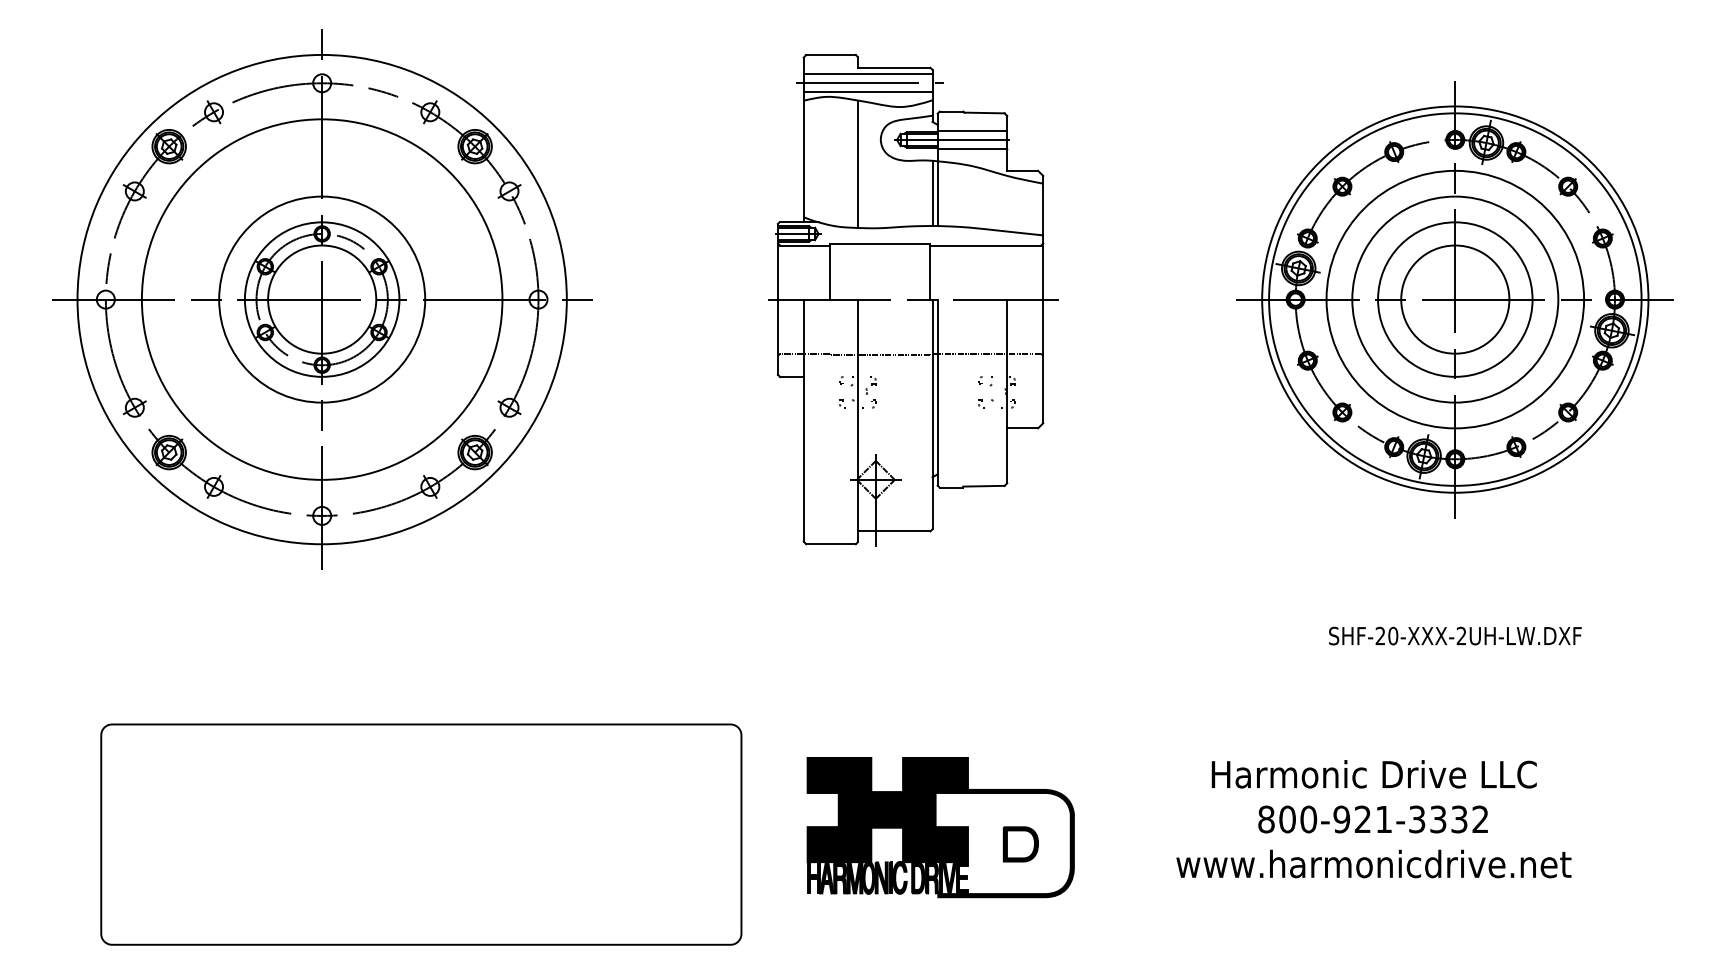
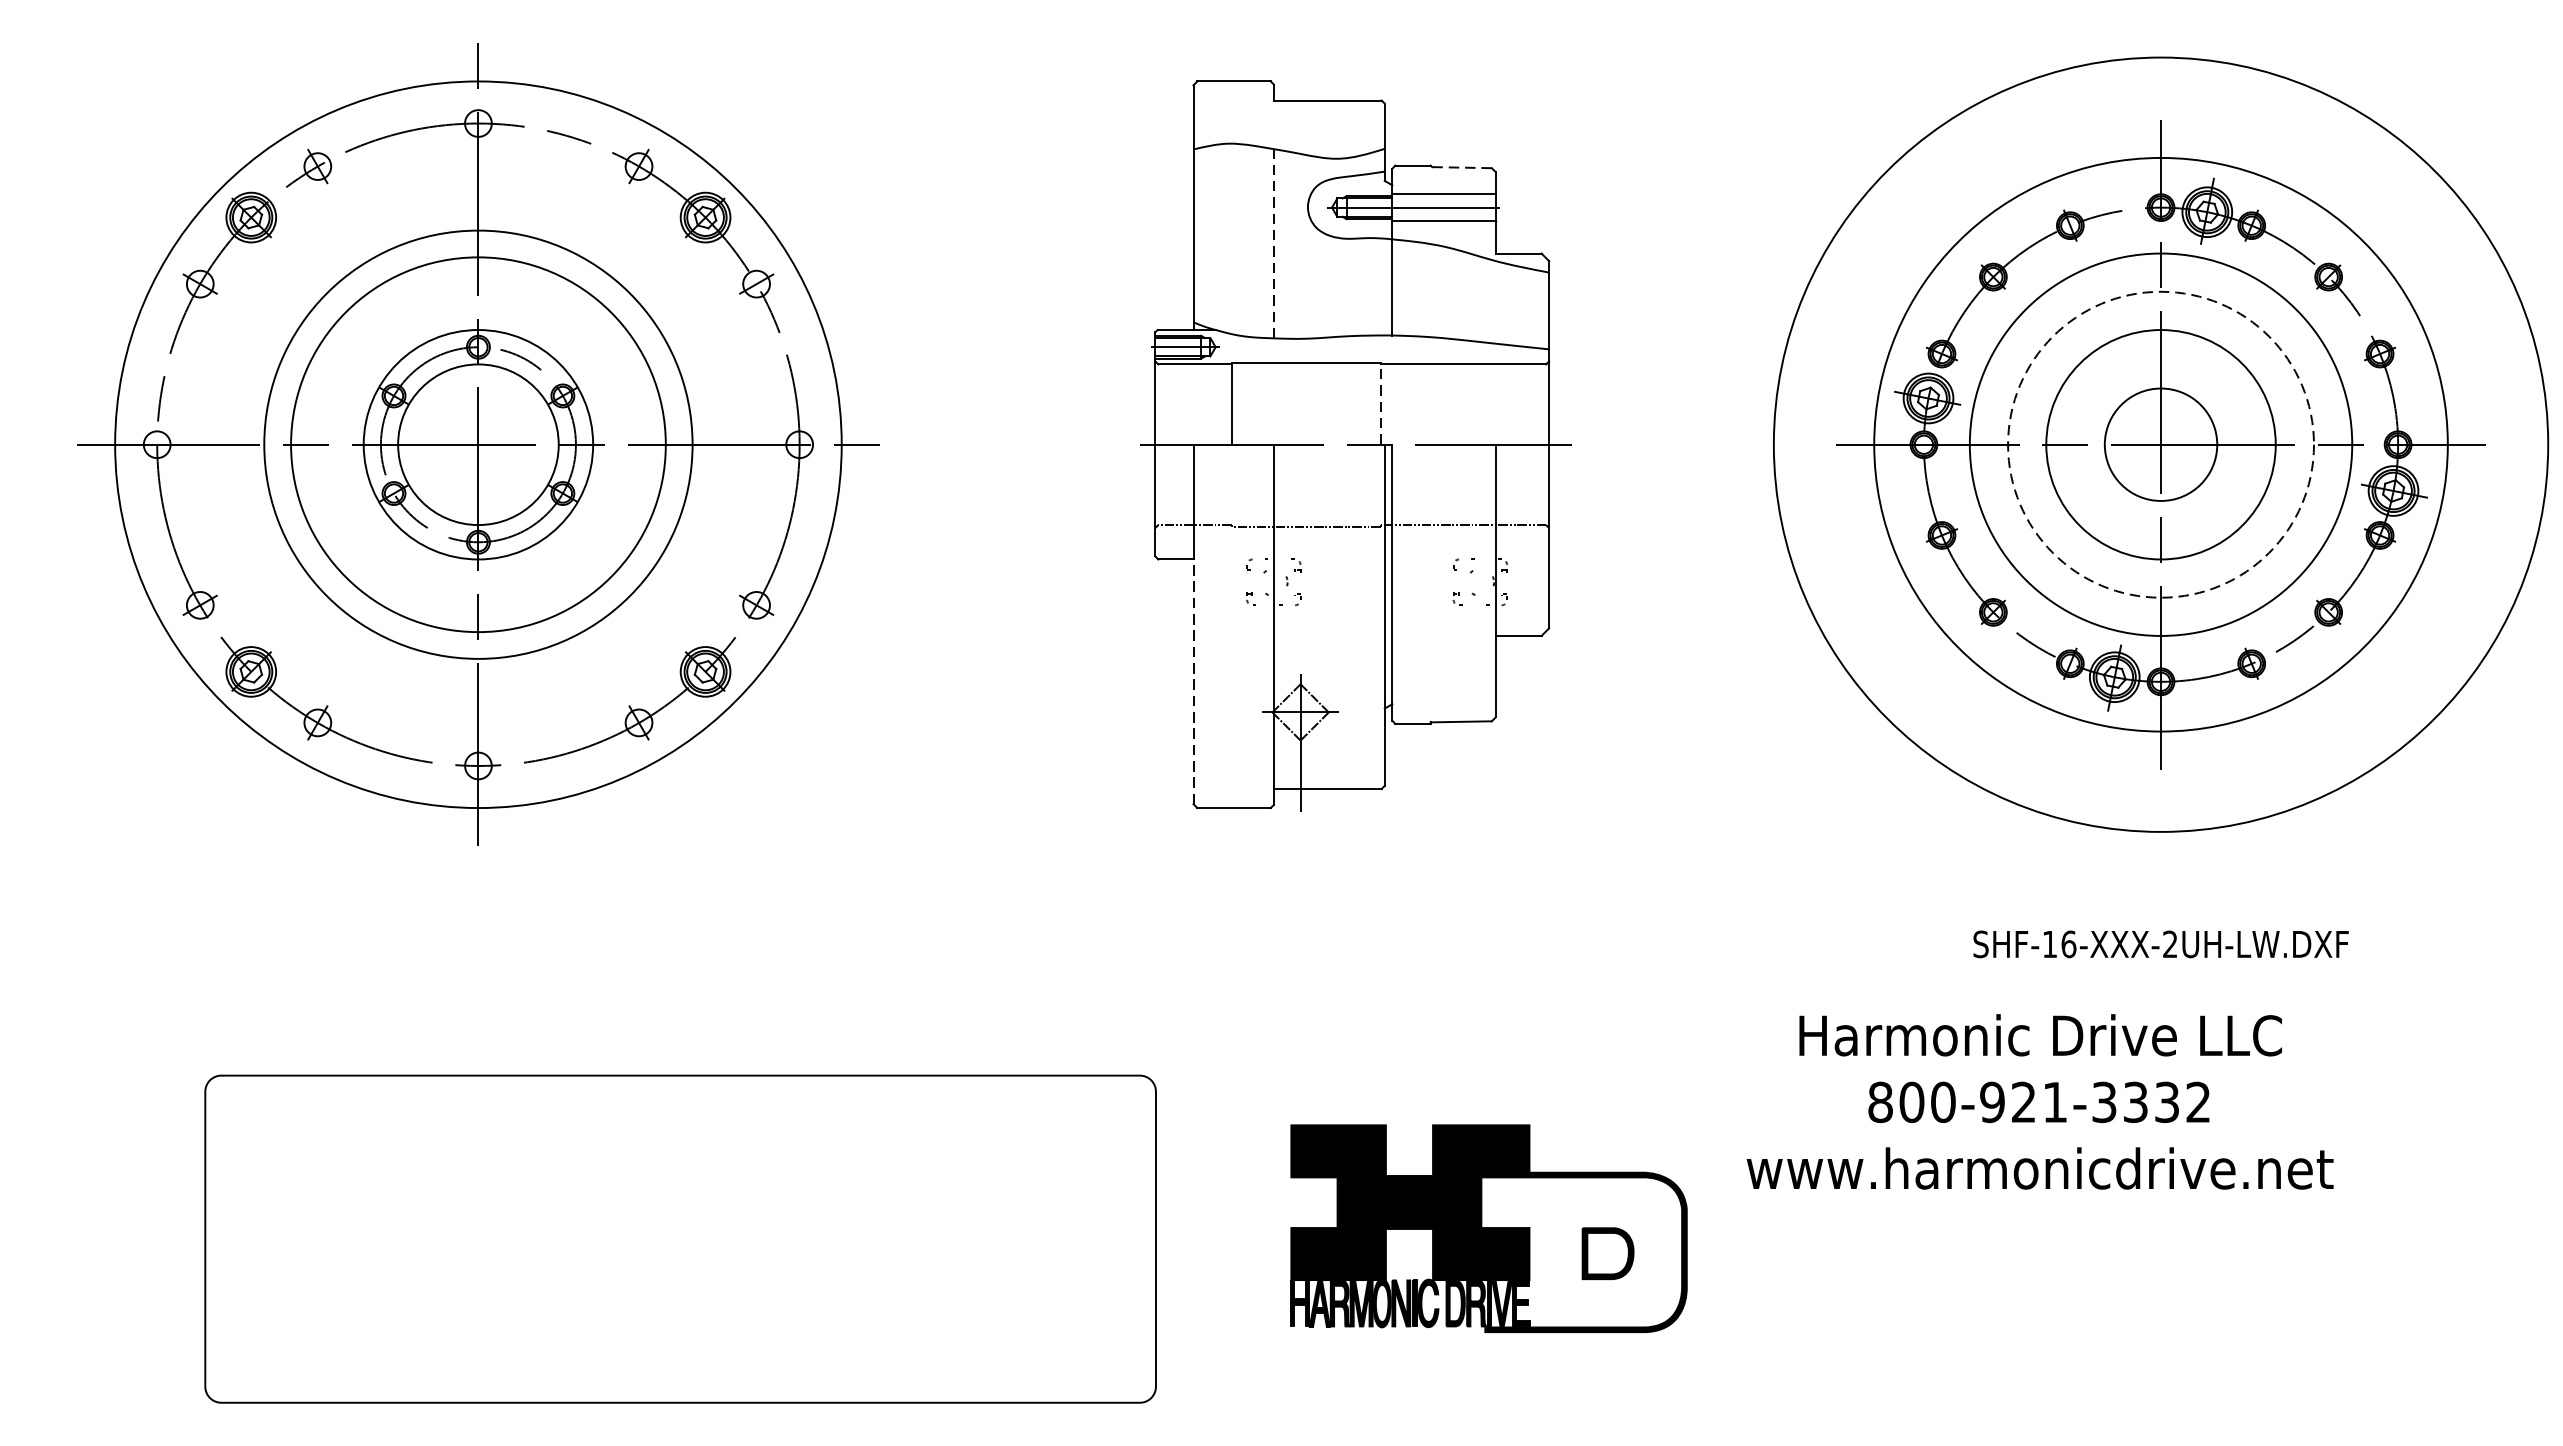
line: (867, 74) -> (1288, 110), removed
line: (869, 83) -> (1291, 123), removed
line: (867, 92) -> (1288, 137), removed
line: (984, 113) -> (1461, 168), solid -> dashed
line: (857, 164) -> (1273, 244), solid -> dashed
line: (932, 193) -> (1384, 287), removed
line: (929, 271) -> (1380, 403), solid -> dashed
circle: (321, 299) -> (477, 444), size x0.7
circle: (322, 299) -> (478, 444), size x1.4
circle: (1455, 299) -> (2161, 444), size x0.7
circle: (1455, 299) -> (2161, 444), size x1.4
circle: (1455, 299) -> (2161, 444), solid -> dashed
line: (803, 458) -> (1193, 680), solid -> dashed
text: (1386, 635) -> (2058, 943), SHF-20-XXX-2UH-LW.DXF -> SHF-16-XXX-2UH-LW.DXF
text: (1373, 819) -> (2039, 1102), moved
part: (940, 827) -> (1488, 1228), moved
part: (421, 834) -> (680, 1239), moved

